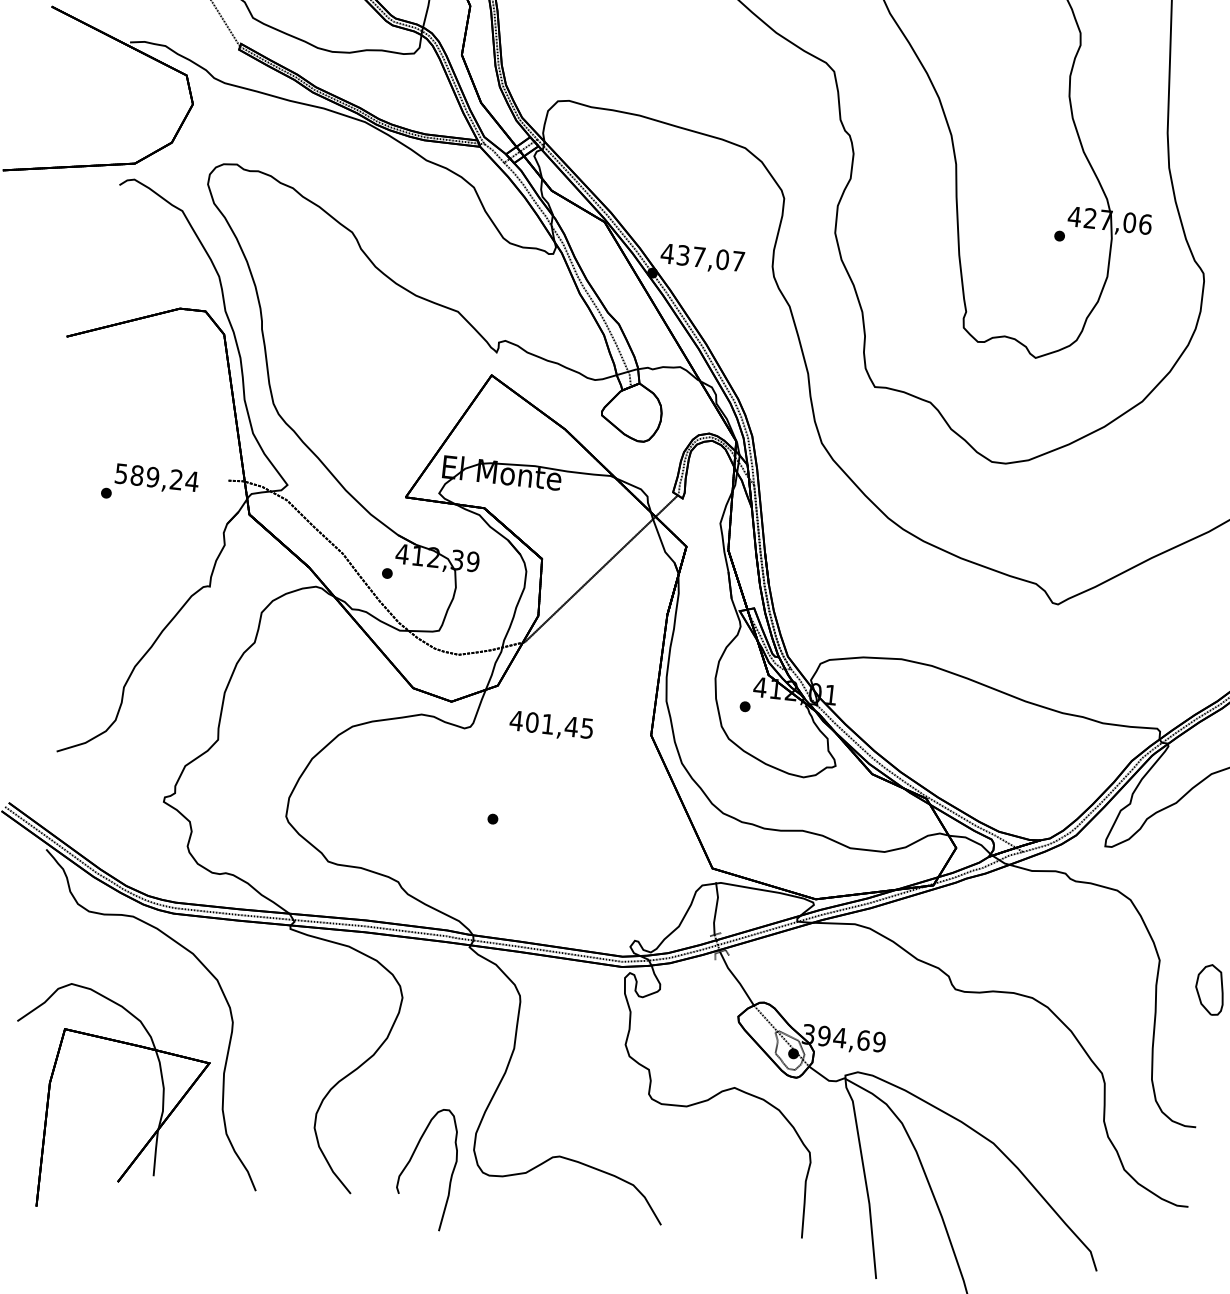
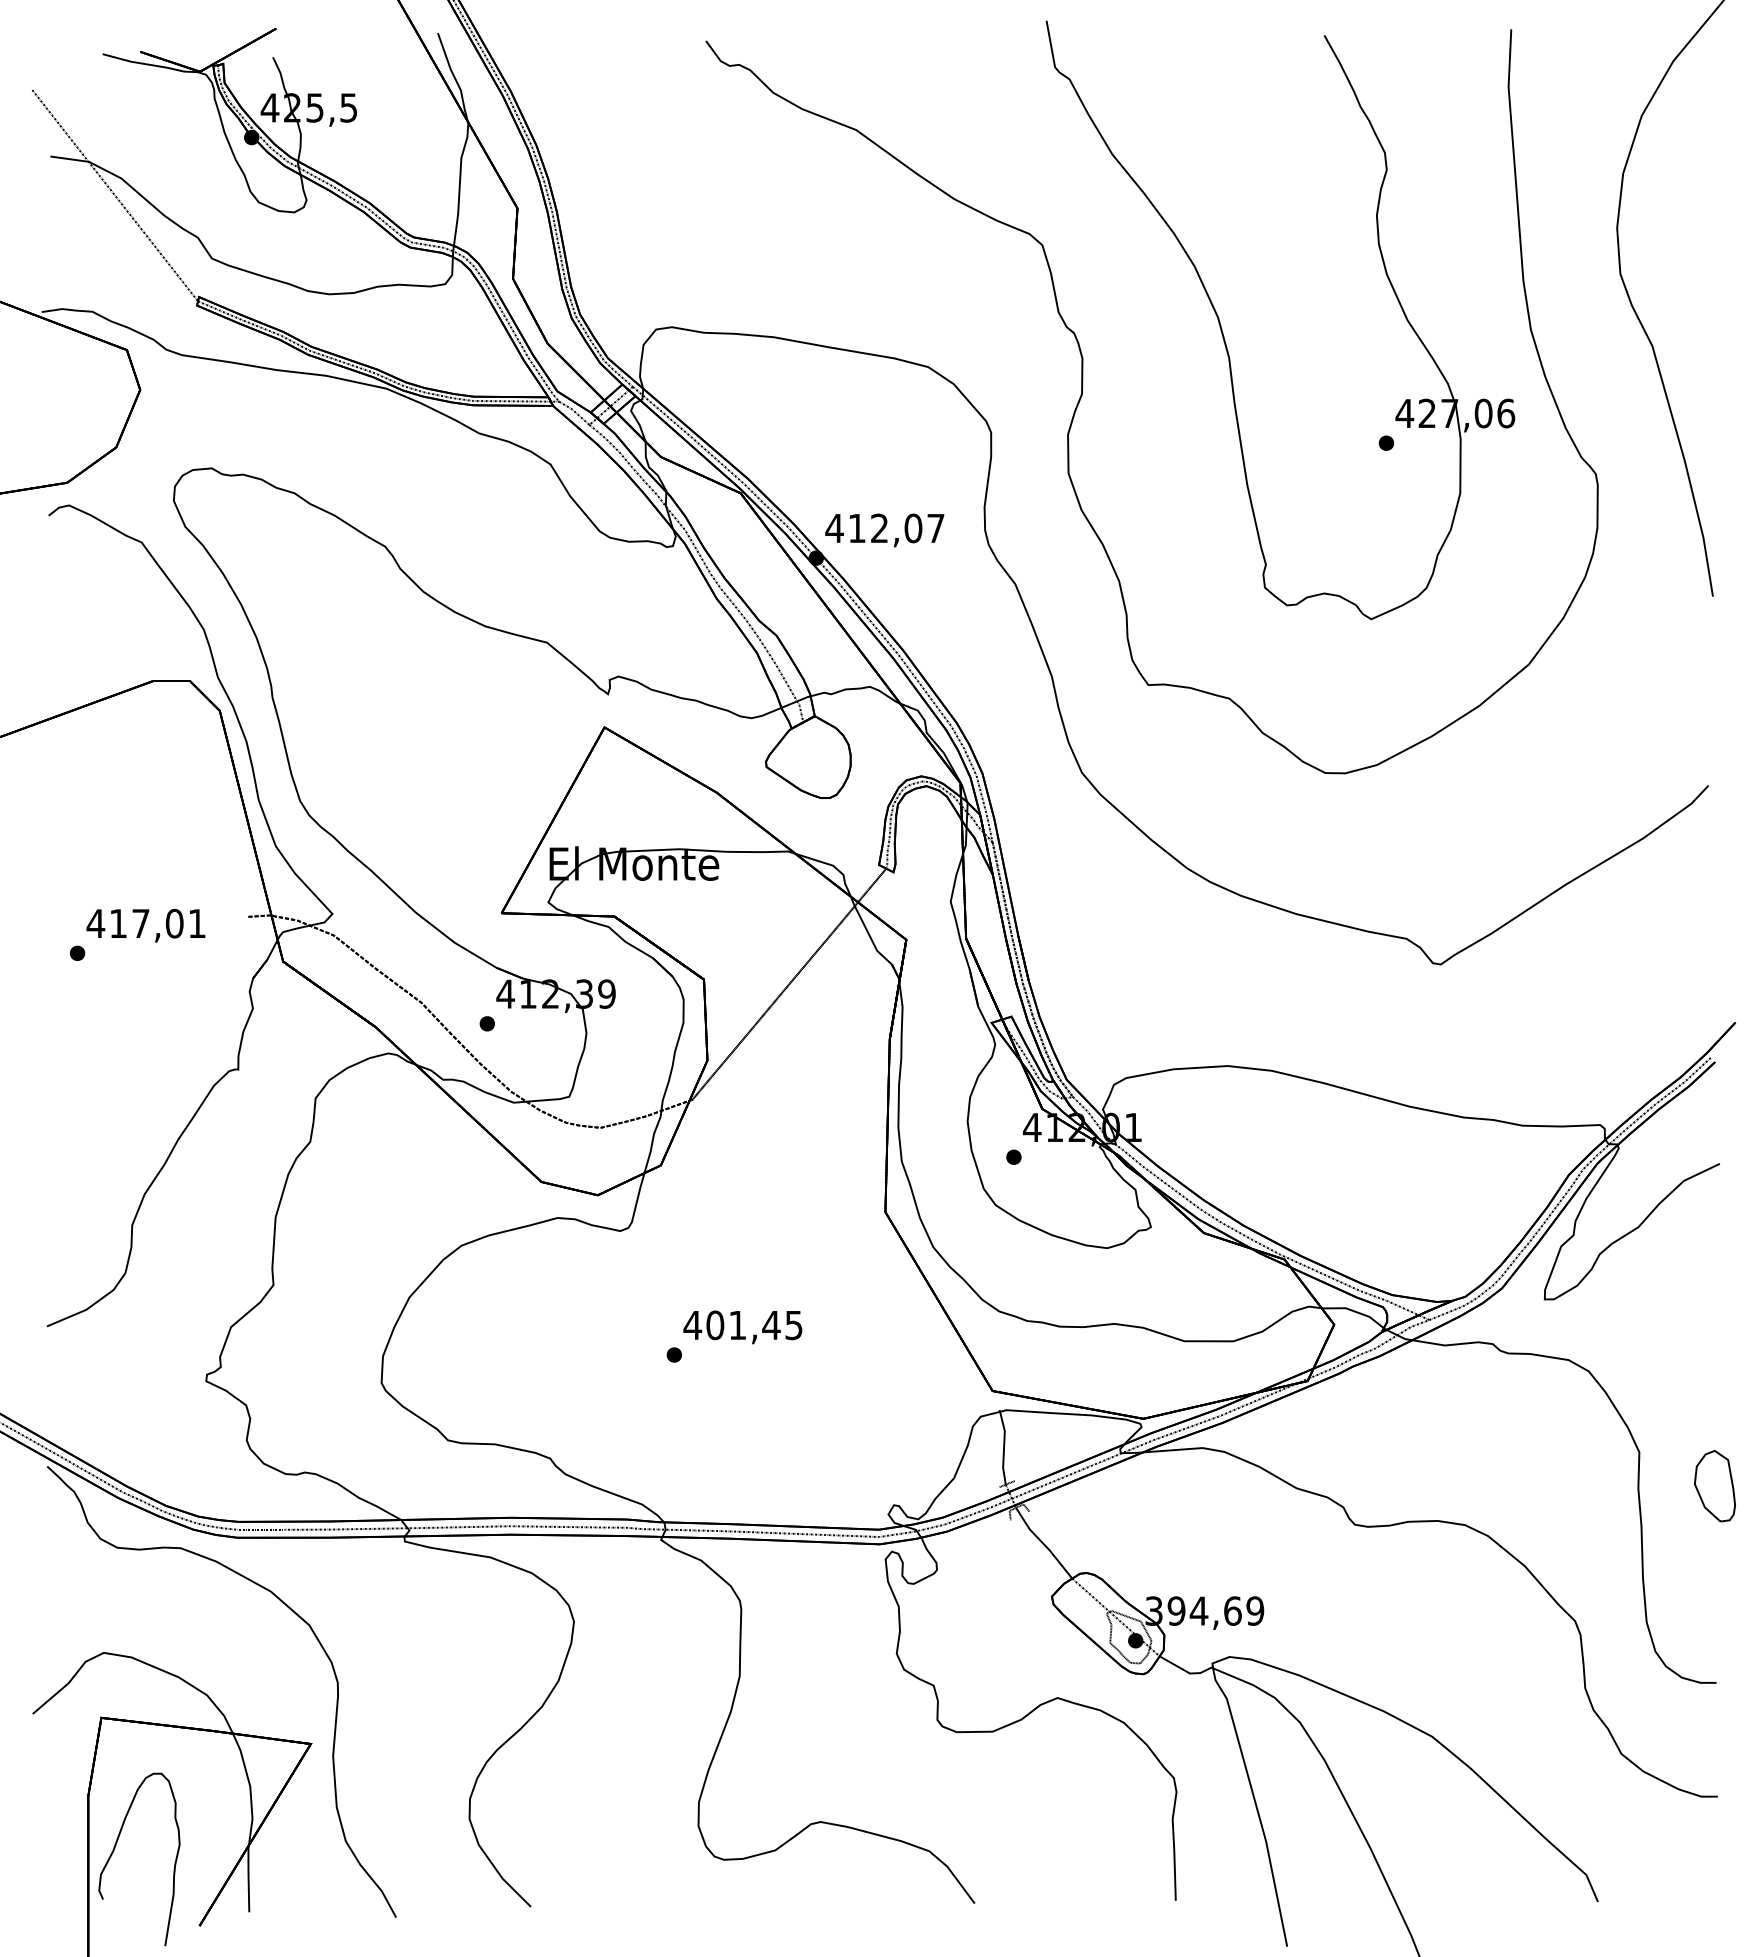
text: (690, 256) -> (867, 528), 437,07 -> 412,07
text: (156, 477) -> (146, 923), 589,24 -> 417,01
text: (551, 726) -> (742, 1327), moved
curve: (410, 1161) -> (114, 1851), moved

